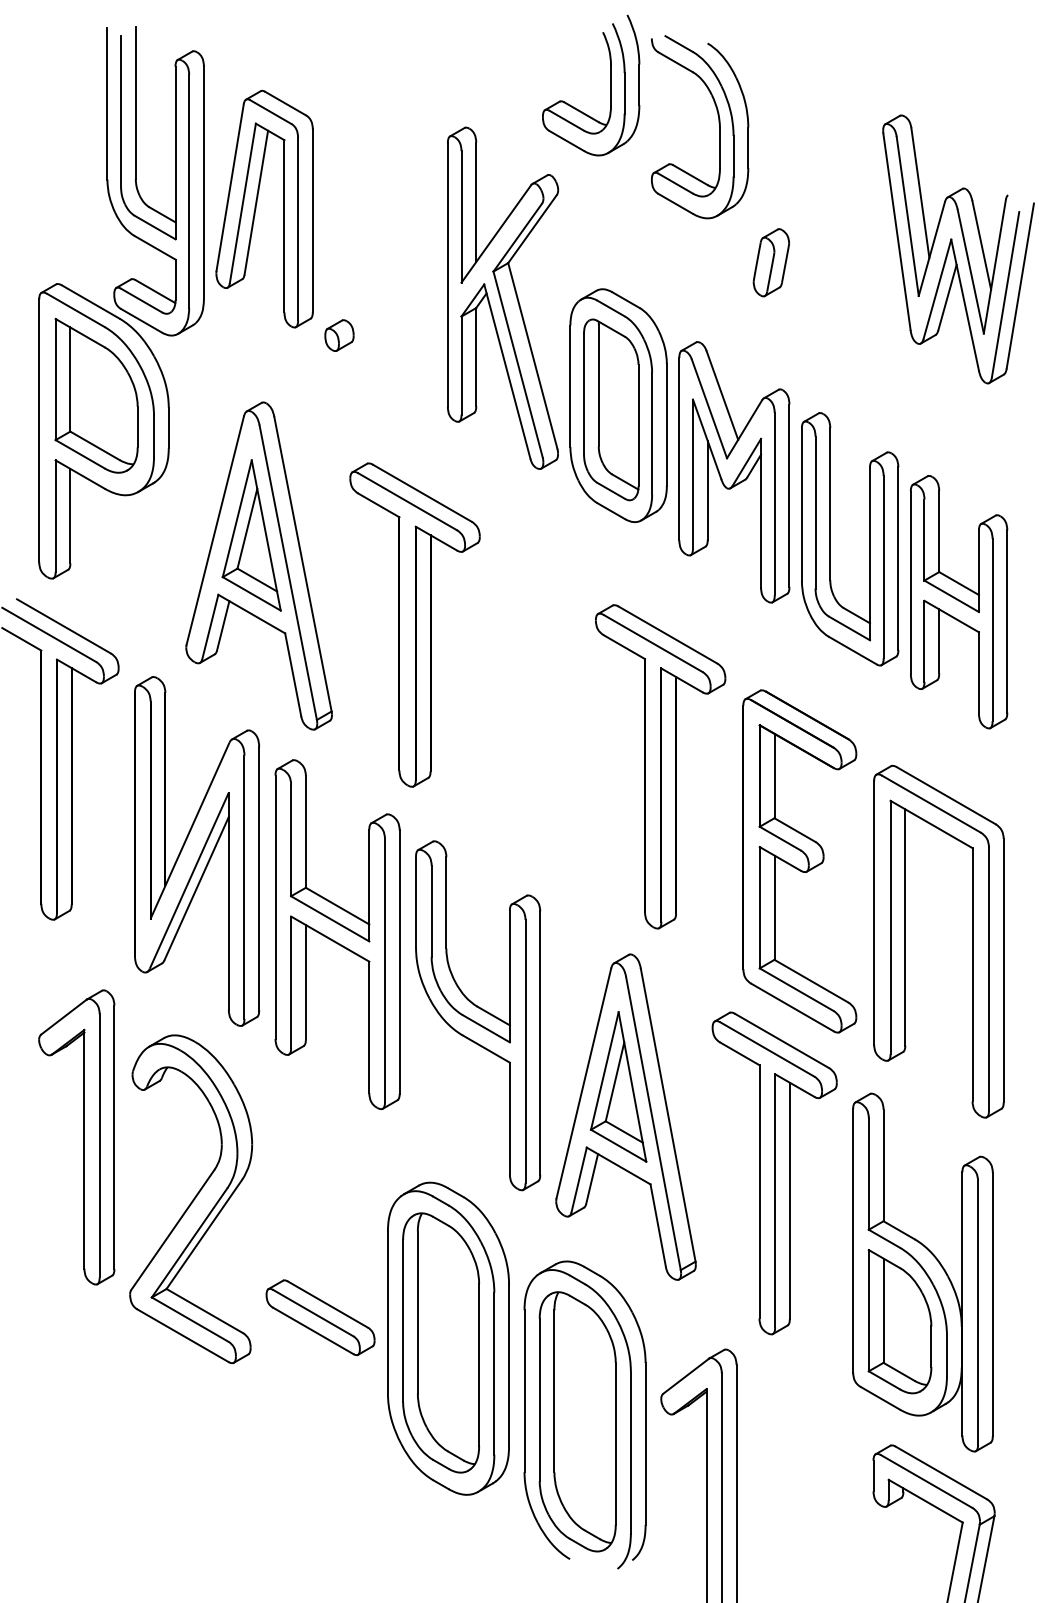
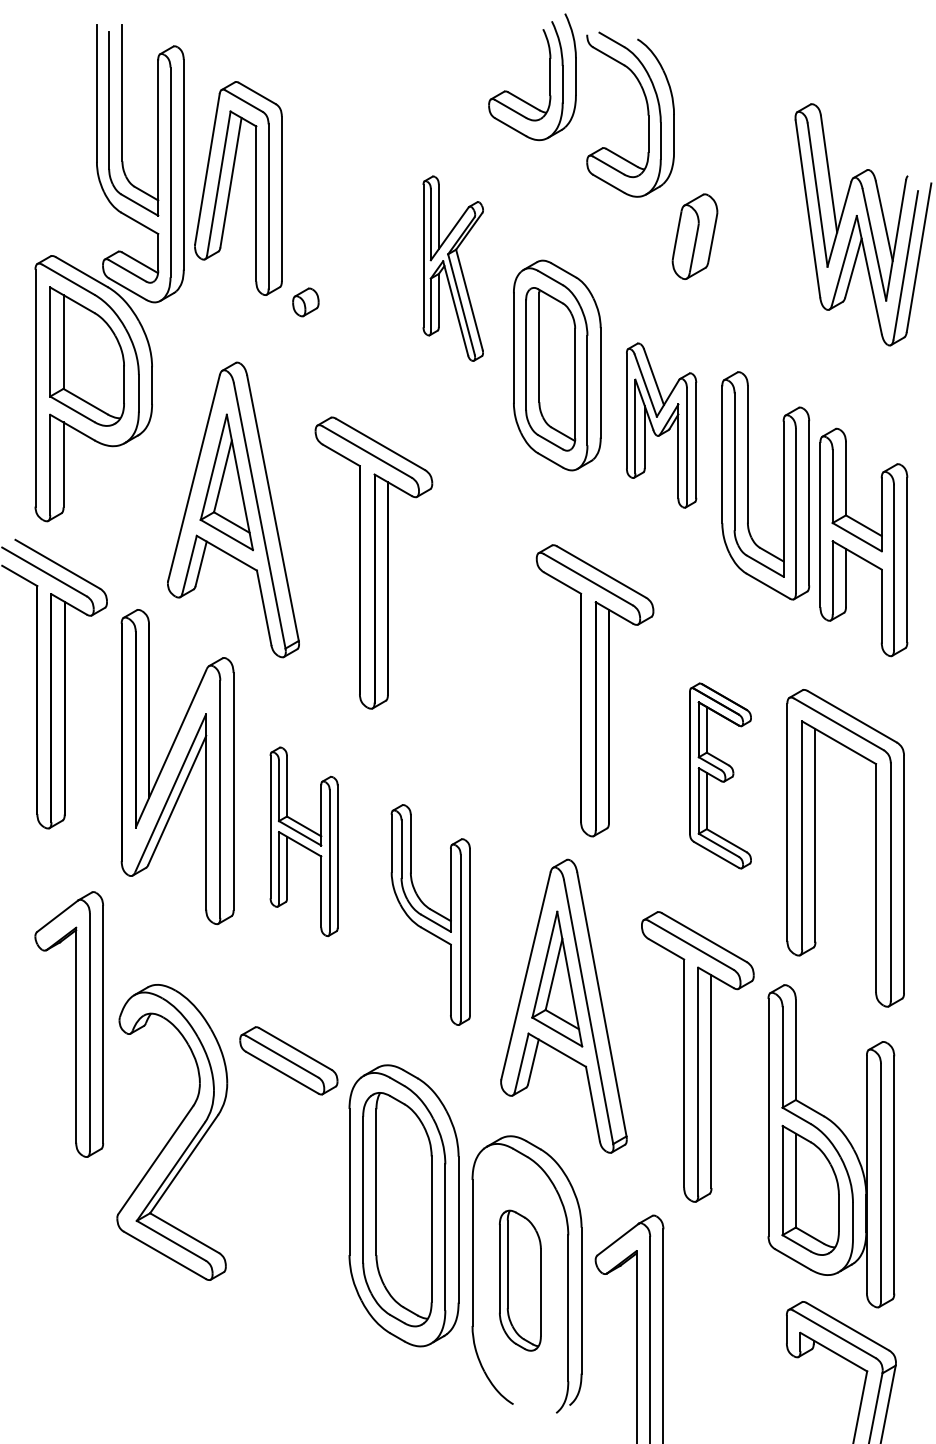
part: (770, 262) -> (694, 236), size x1.4
part: (503, 297) -> (453, 268), size x0.6
part: (734, 472) -> (661, 425), size x0.7
part: (799, 861) -> (720, 776), size x0.6
part: (337, 934) -> (304, 841), size x0.6
part: (478, 1015) -> (431, 914), size x0.7
part: (191, 1199) -> (172, 1132), moved
part: (320, 1317) -> (288, 1060), moved
part: (577, 1421) -> (520, 1280), size x0.6

